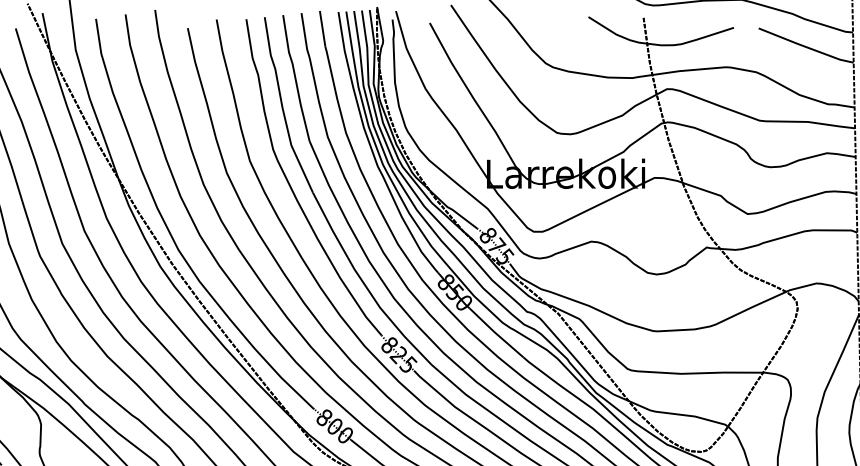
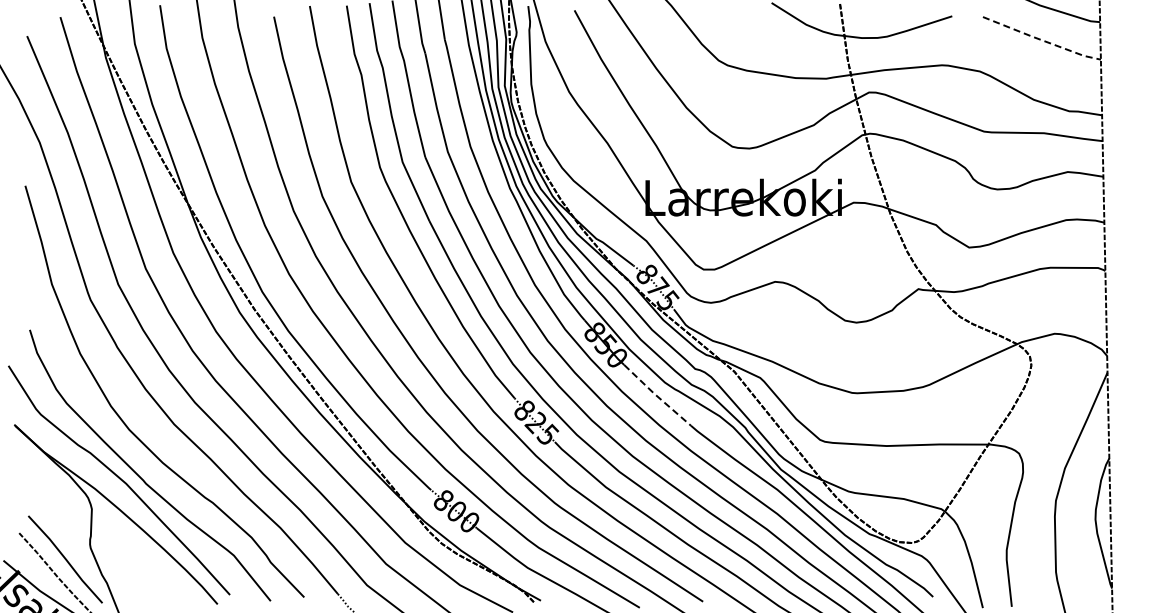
line: (805, 47) -> (1041, 40), solid -> dashed
line: (495, 333) -> (656, 395), solid -> dashed

